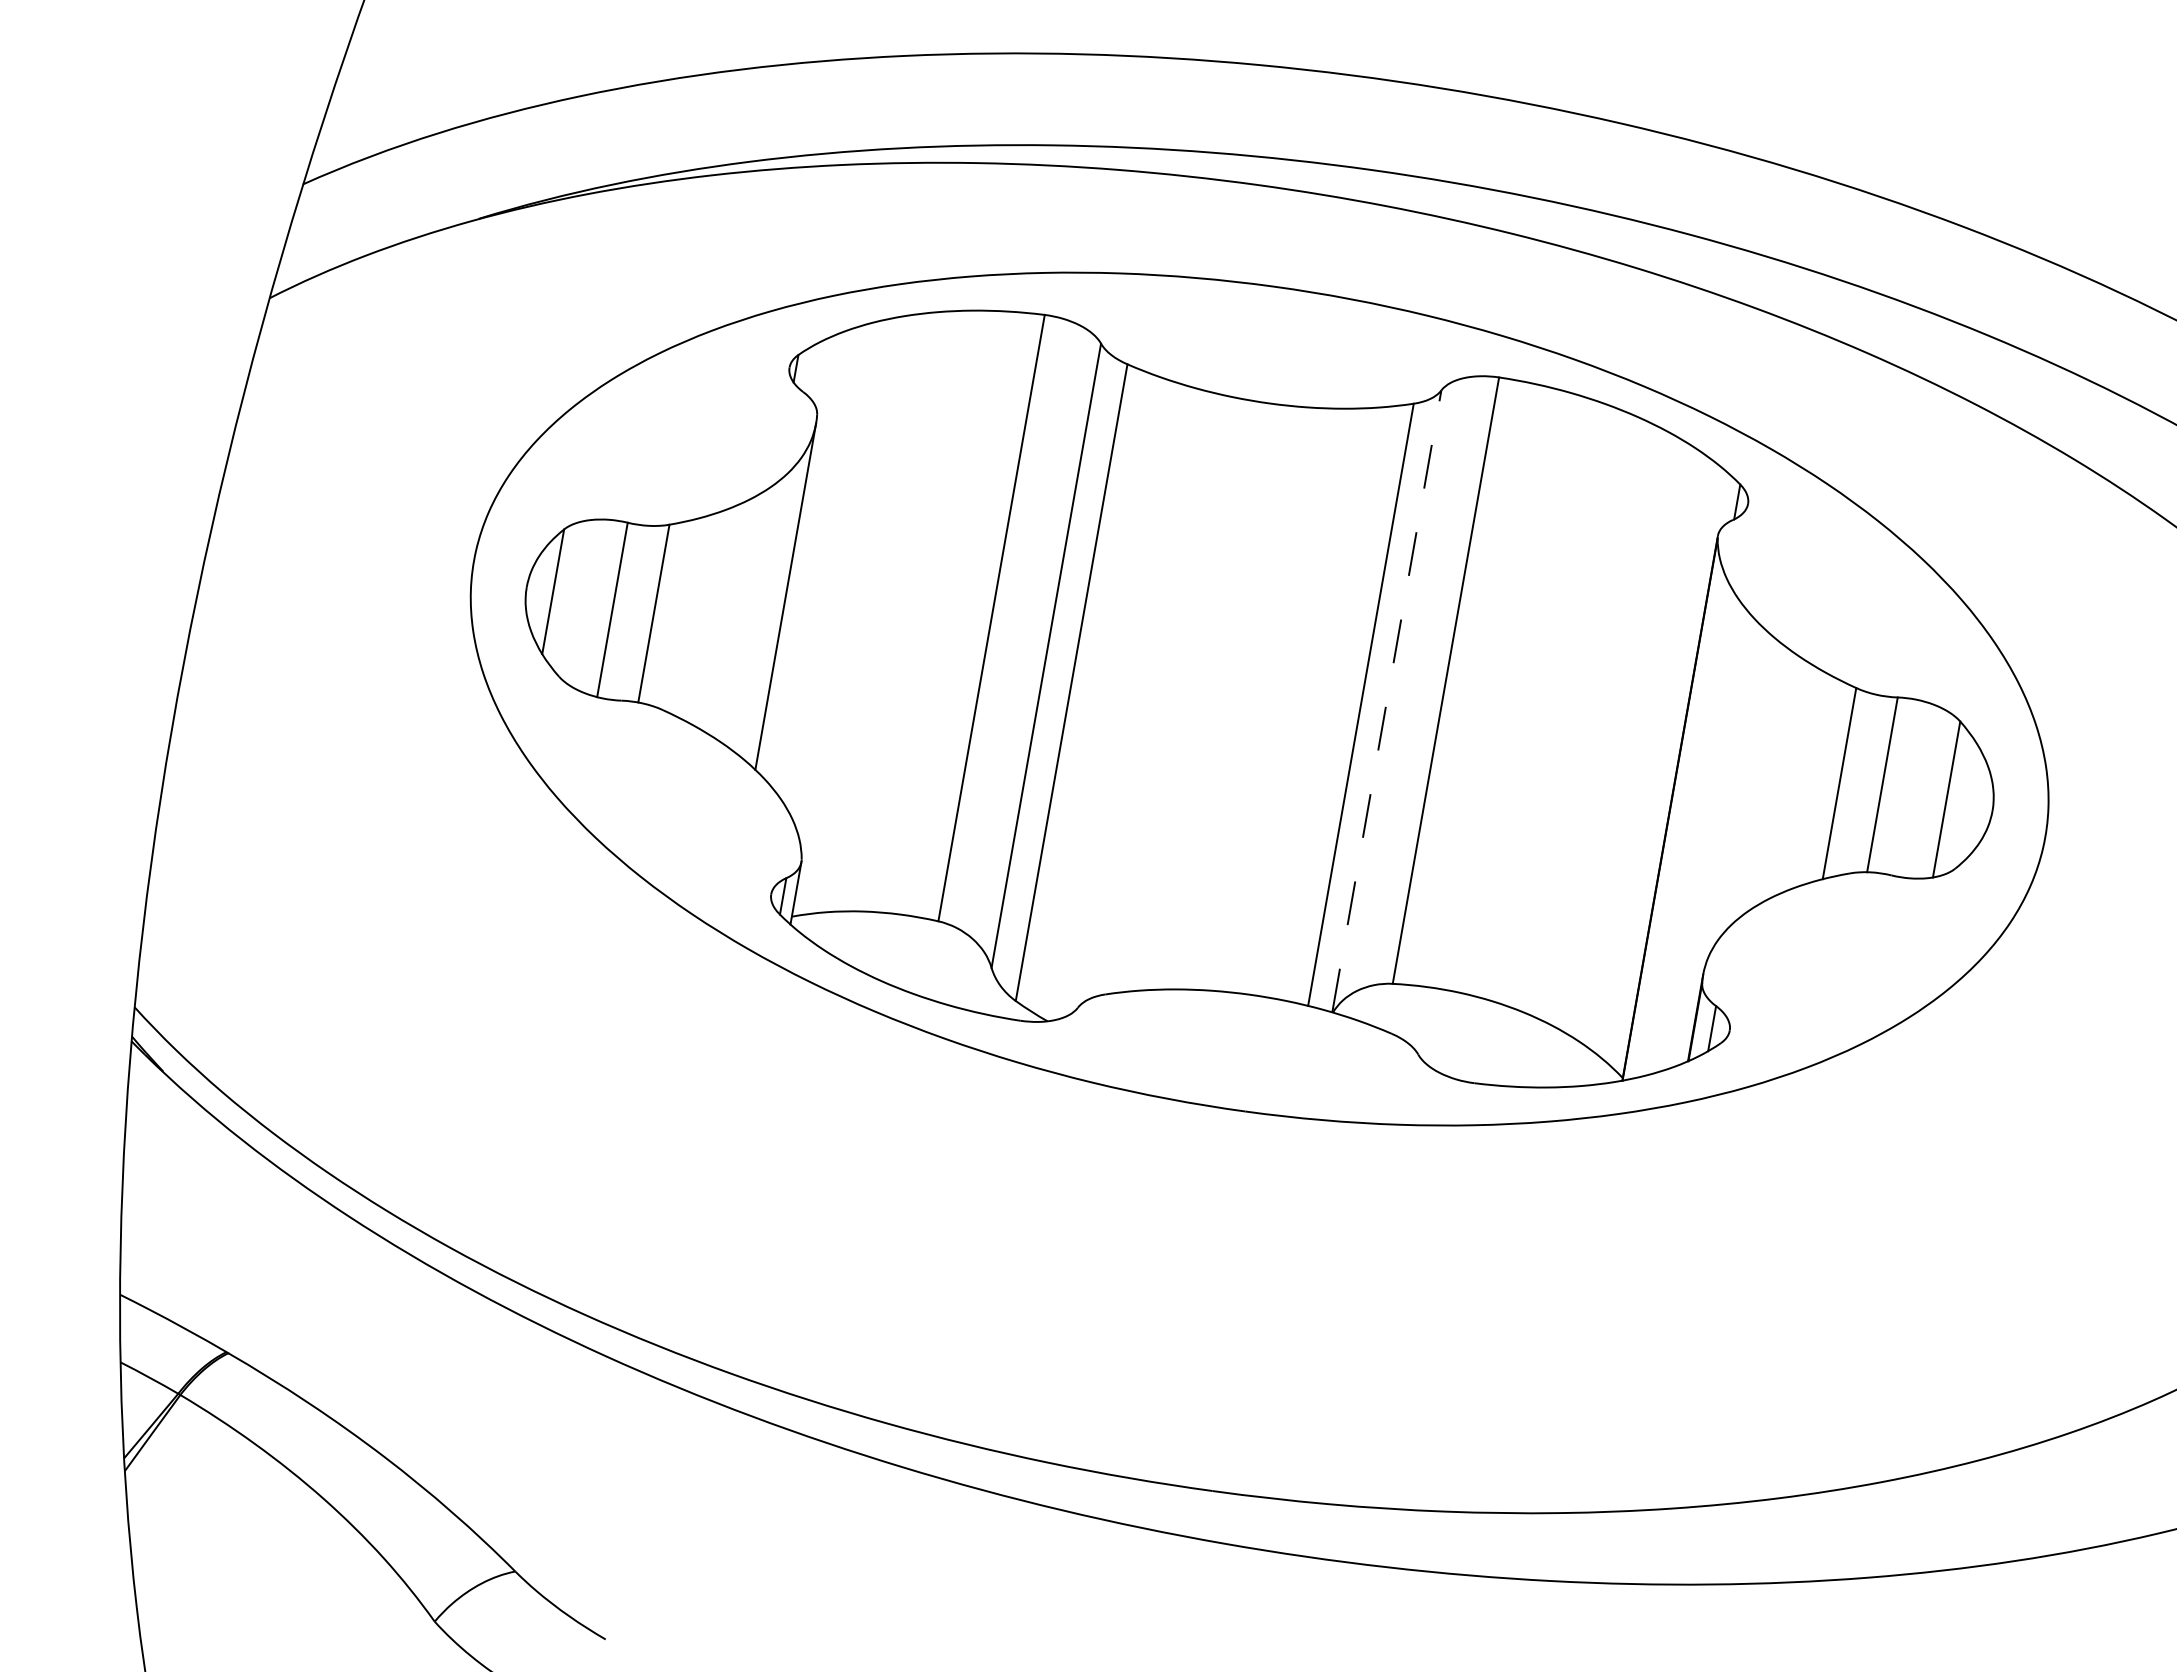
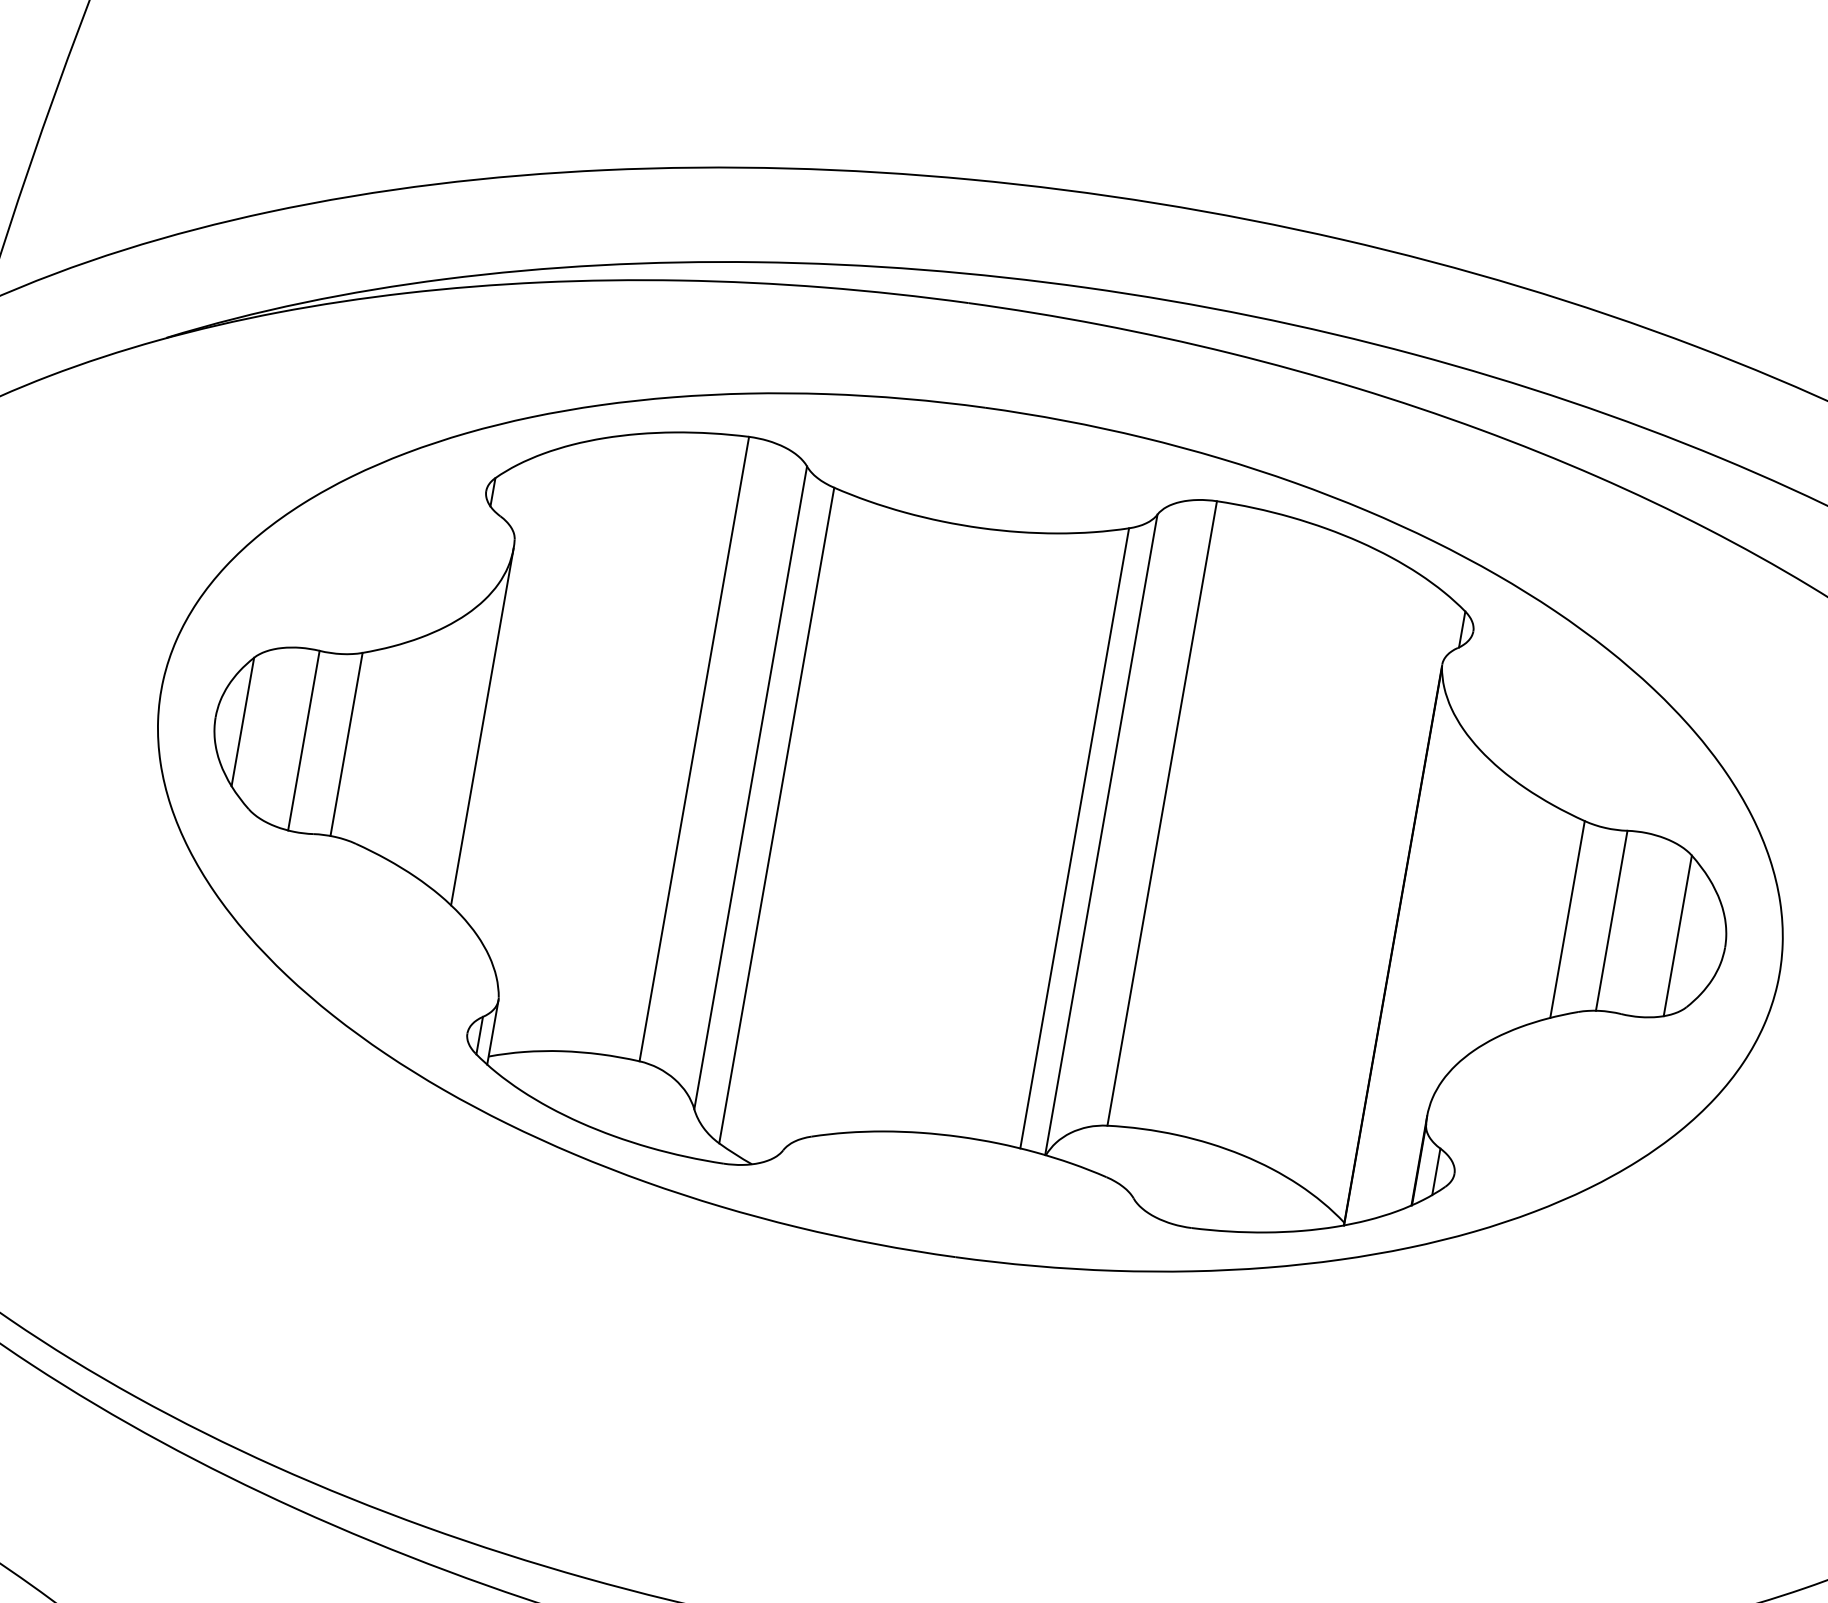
line: (1386, 701) -> (1101, 834), dashed -> solid

